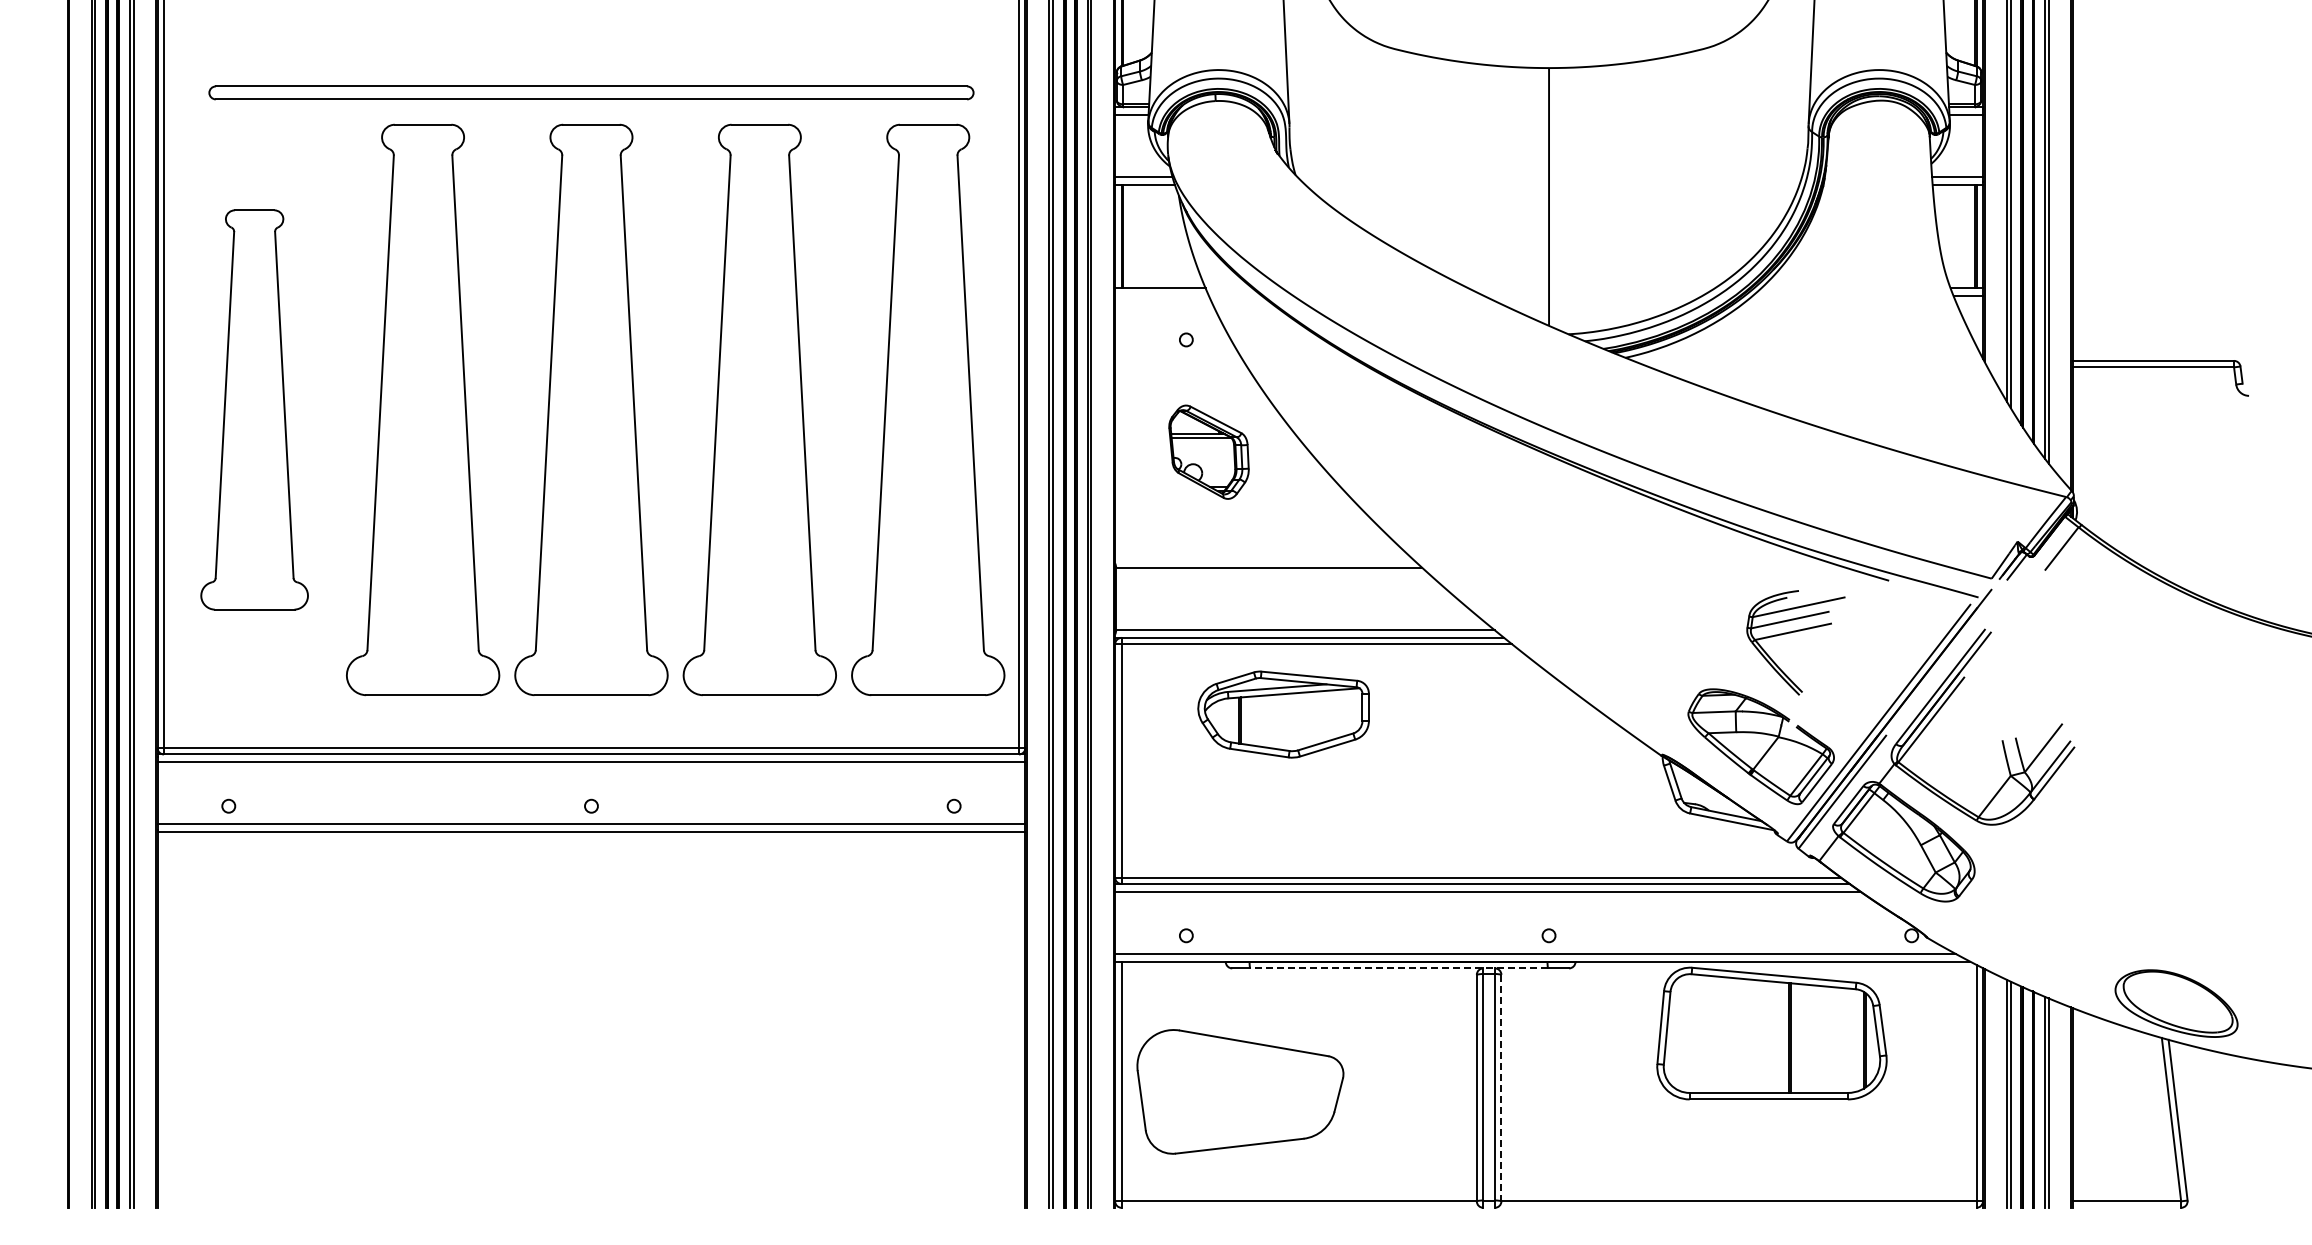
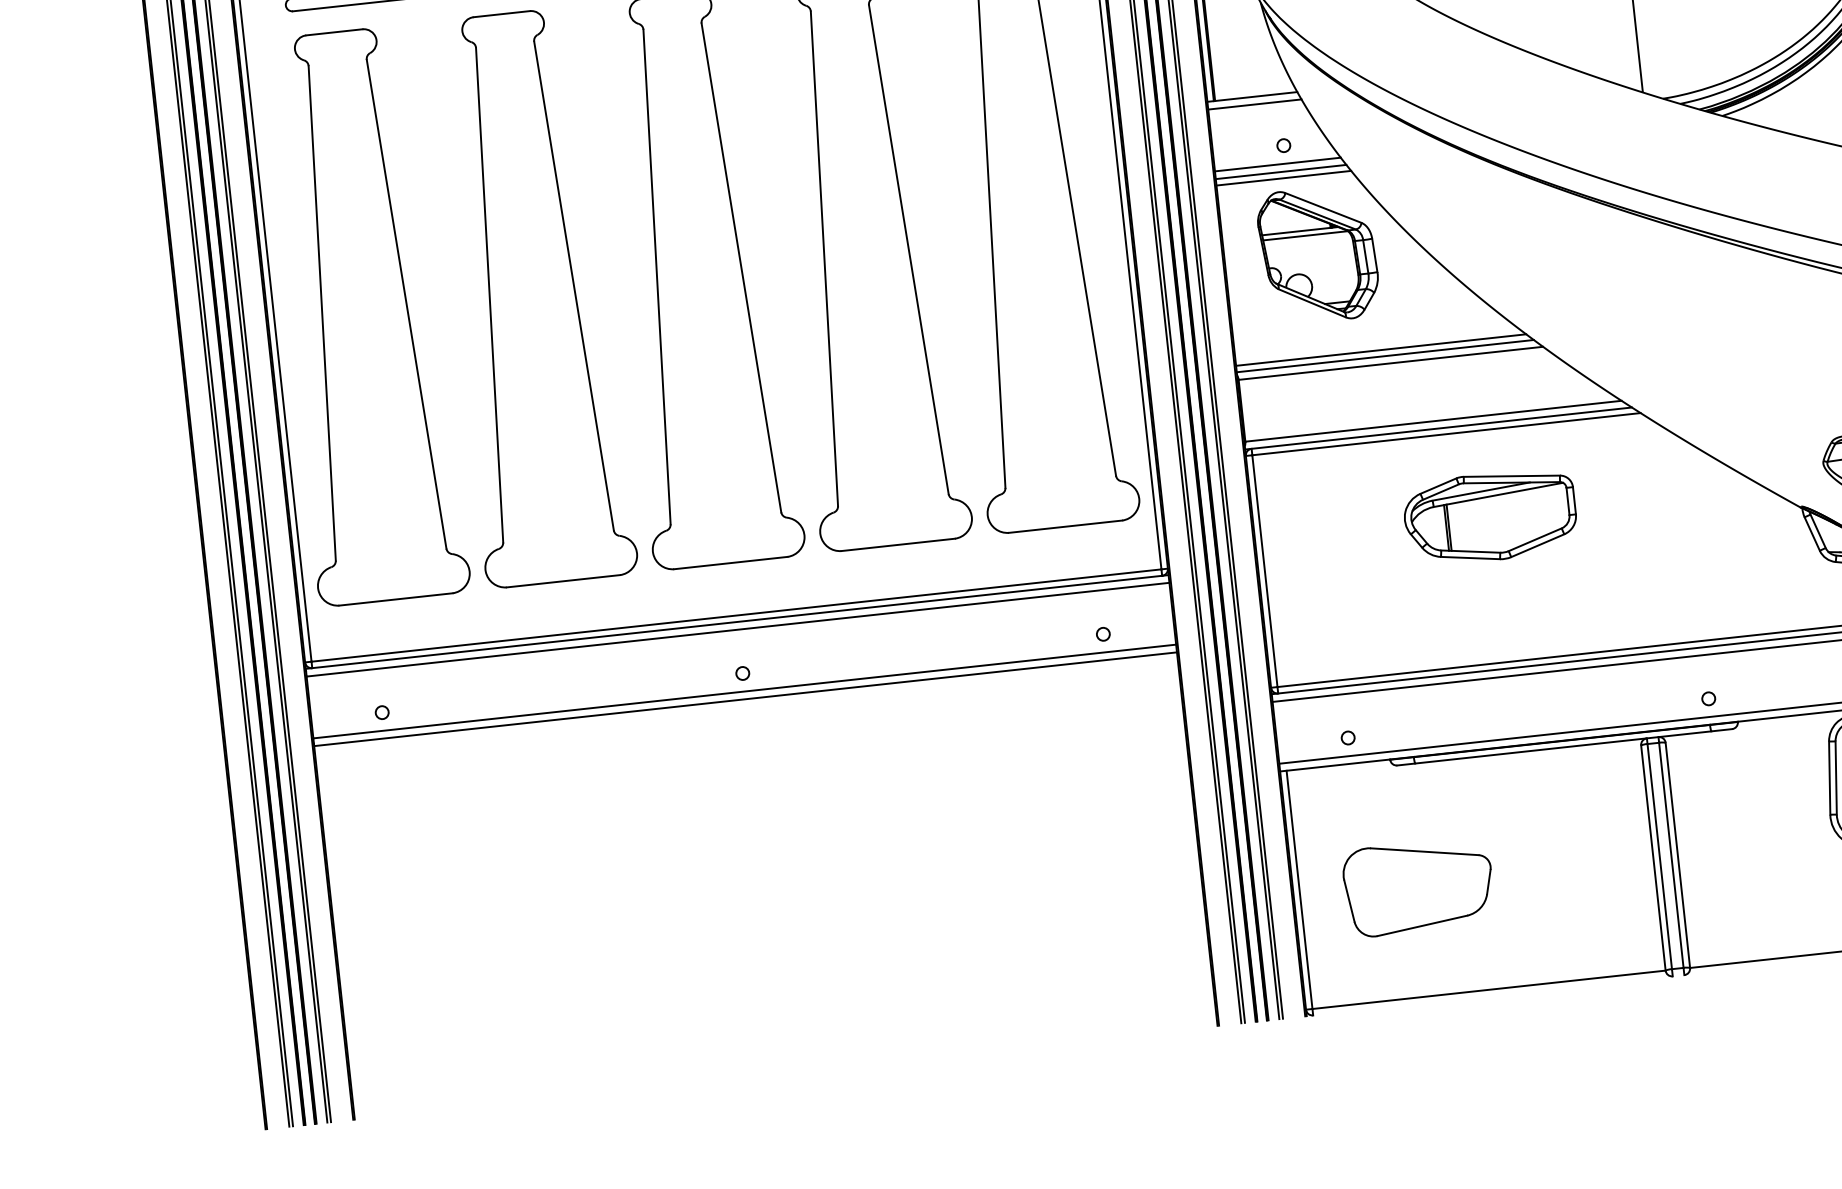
line: (1161, 295) -> (1254, 104), added
line: (1178, 358) -> (1278, 164), added
line: (1180, 365) -> (1280, 171), added
line: (1182, 372) -> (1283, 178), added
part: (254, 409) -> (364, 315), size x1.43
part: (1208, 451) -> (1317, 254), size x1.43
line: (1260, 553) -> (1380, 349), added
line: (1264, 560) -> (1385, 356), added
part: (1283, 714) -> (1490, 517), moved
line: (1399, 968) -> (1563, 747), dashed -> solid
line: (1501, 1088) -> (1677, 855), dashed -> solid
part: (1240, 1091) -> (1418, 886), size x0.71

